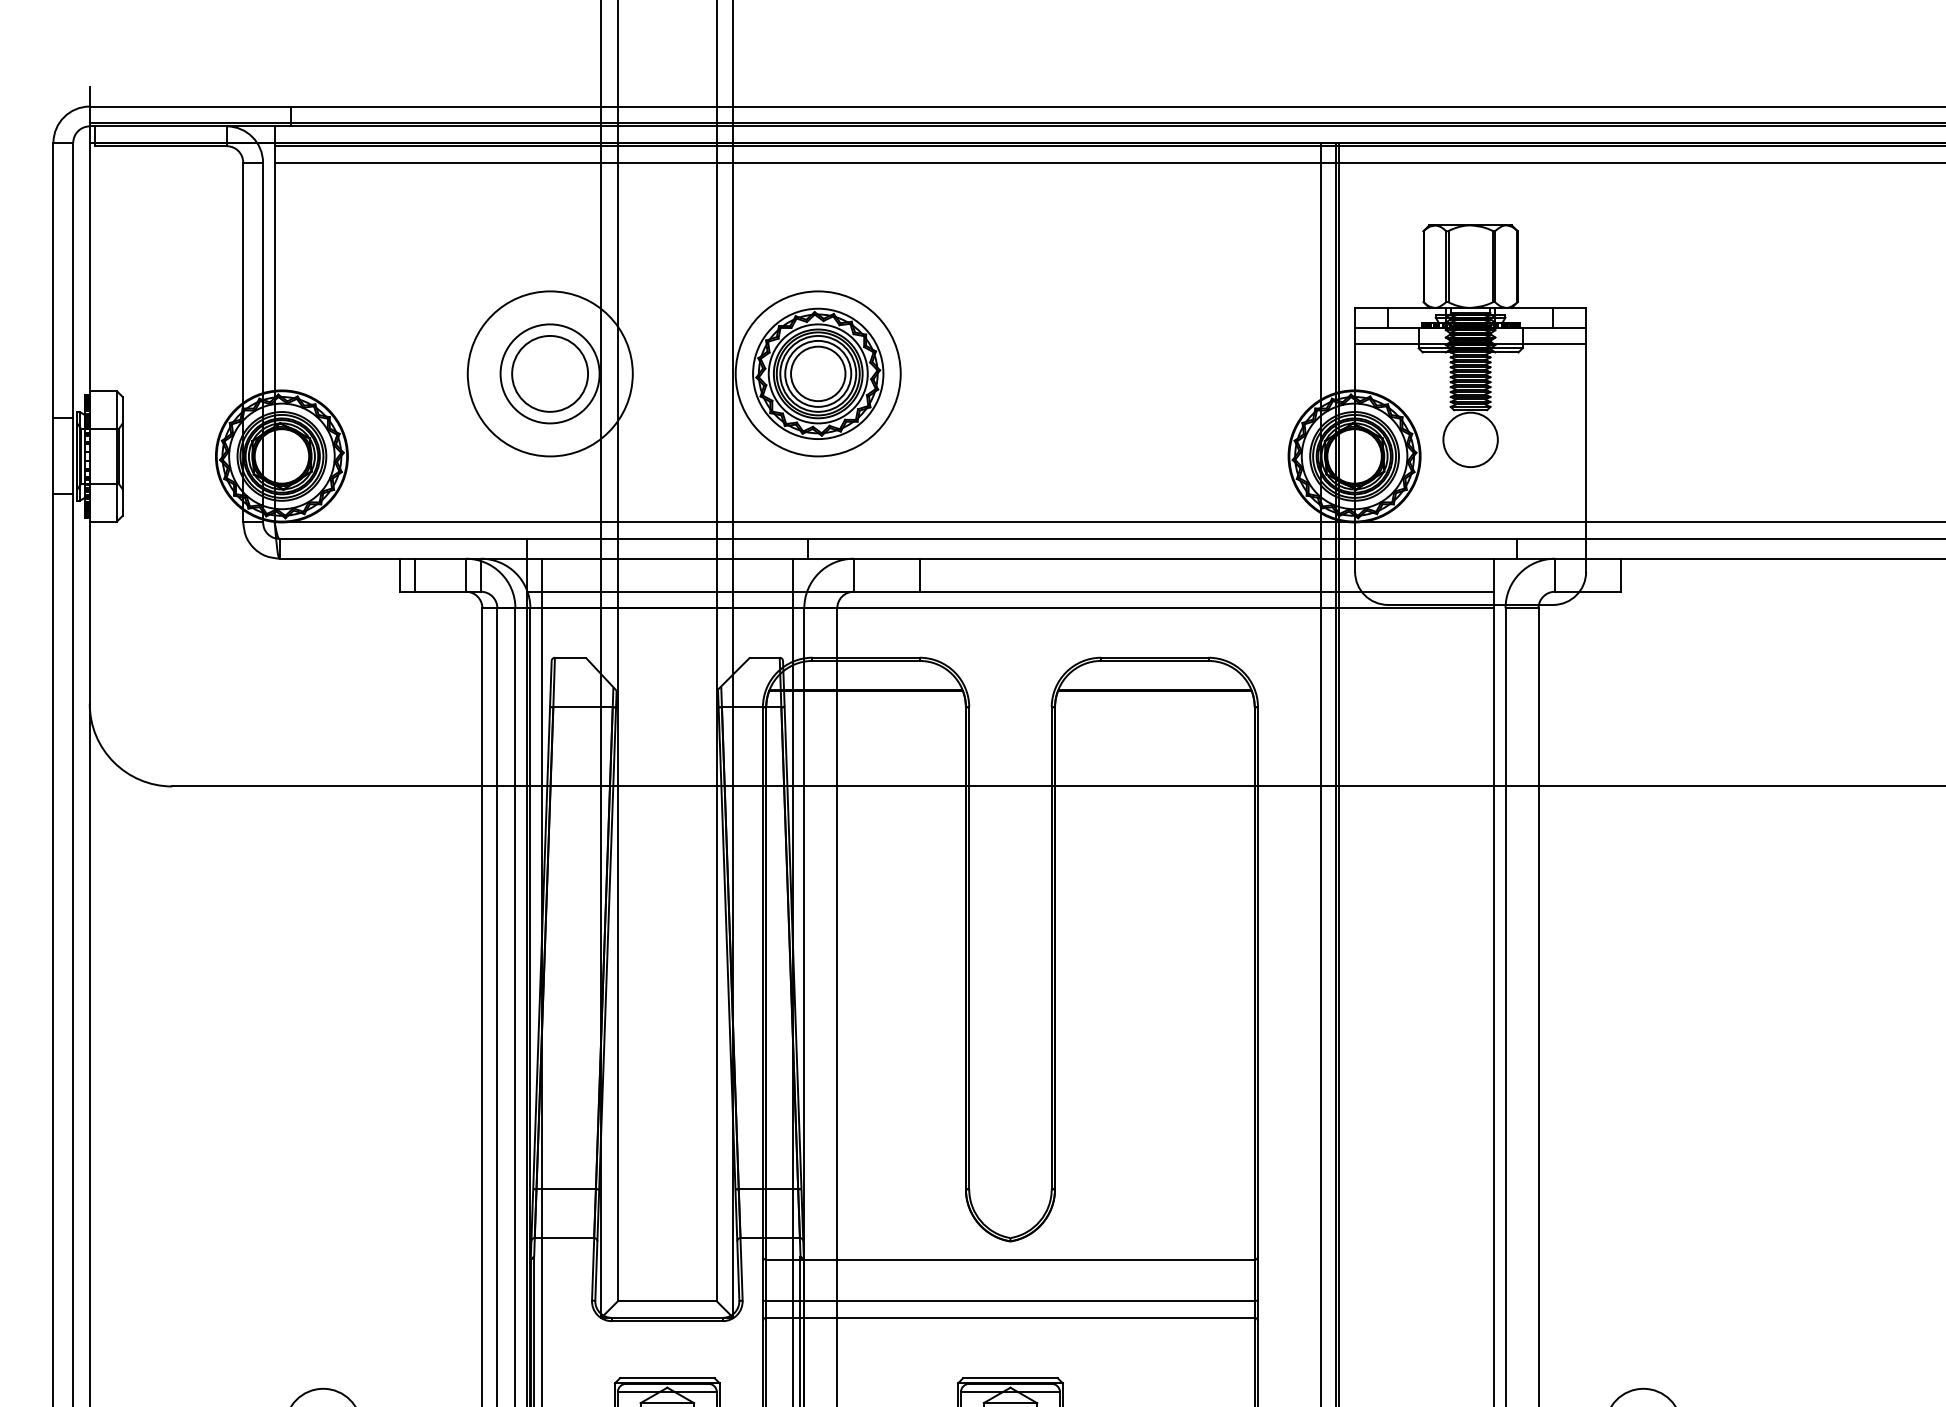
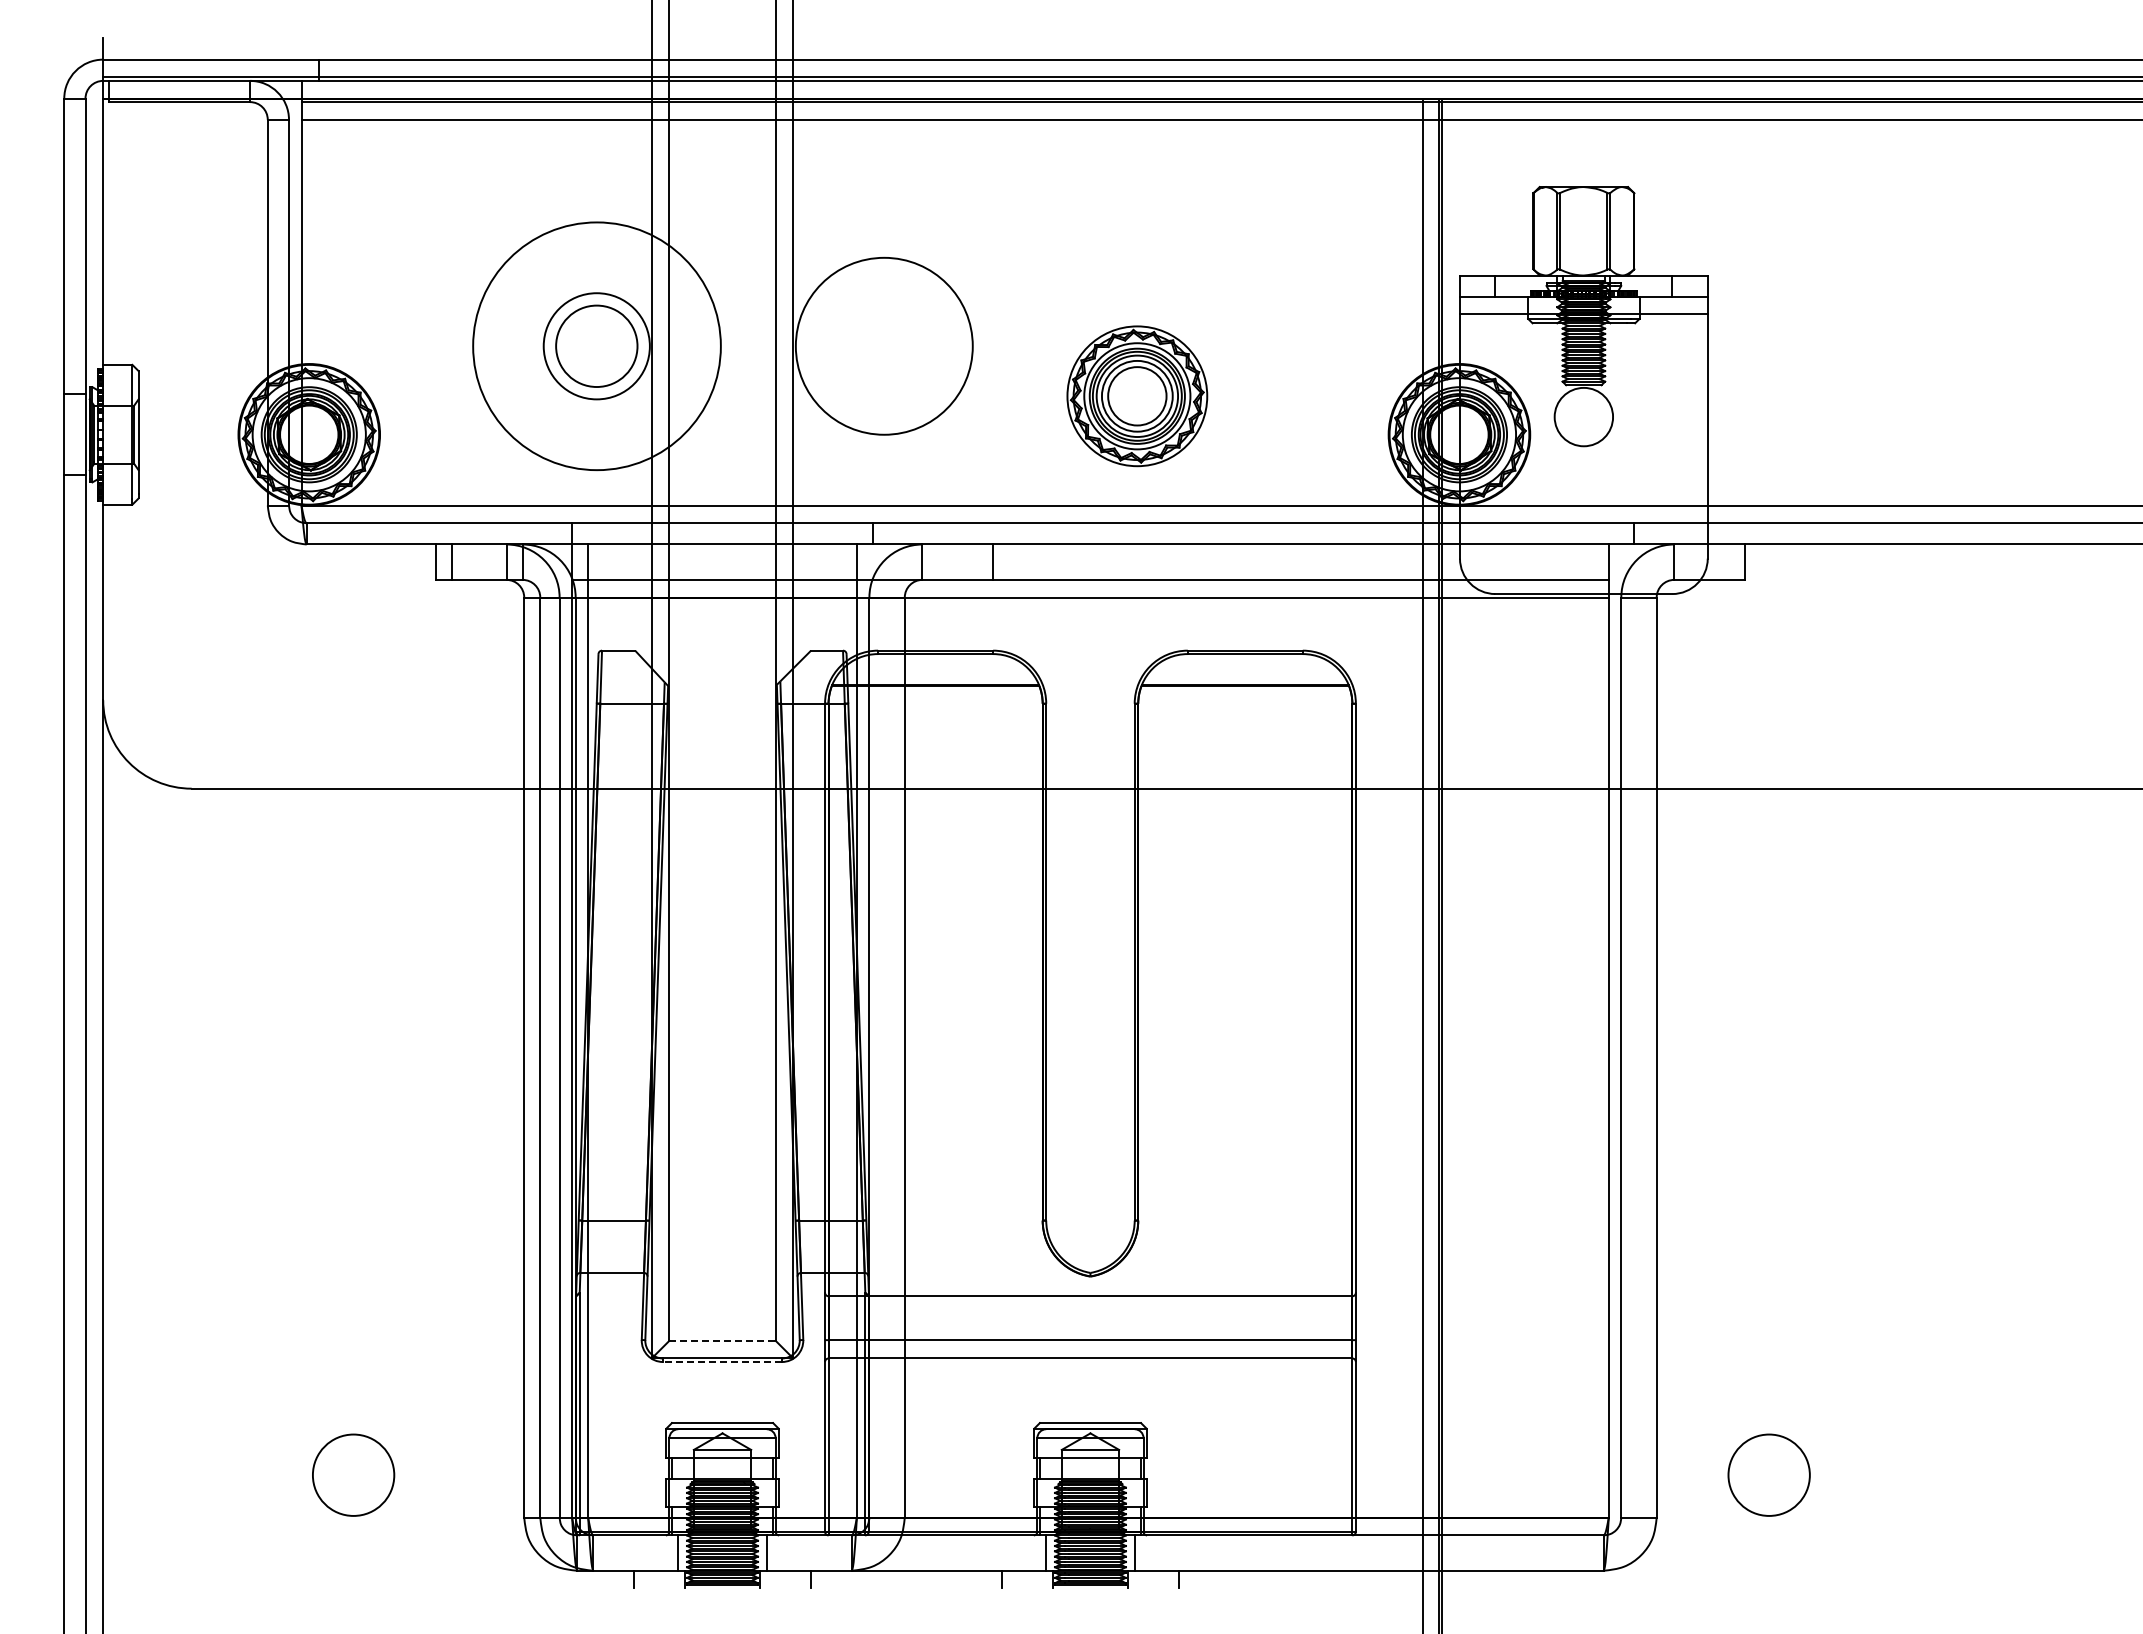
circle: (549, 373) -> (596, 345), size x1.4
part: (818, 374) -> (1137, 396), moved
line: (668, 1301) -> (723, 1340), solid -> dashed
line: (667, 1321) -> (722, 1362), solid -> dashed

